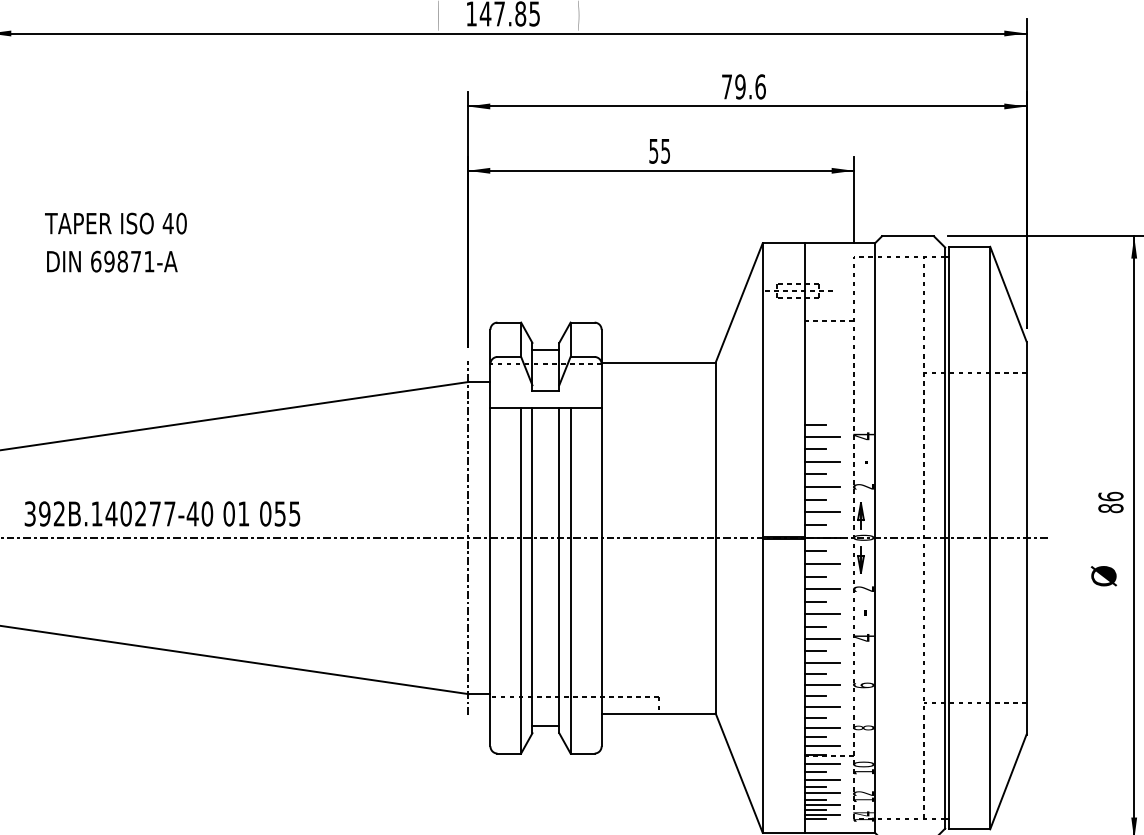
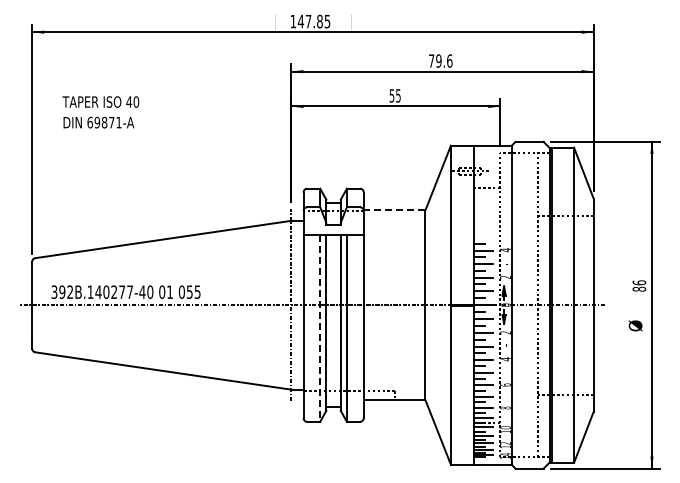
text: (115, 242) -> (100, 112), moved
line: (658, 362) -> (394, 210), solid -> dashed
line: (521, 581) -> (320, 328), solid -> dashed

